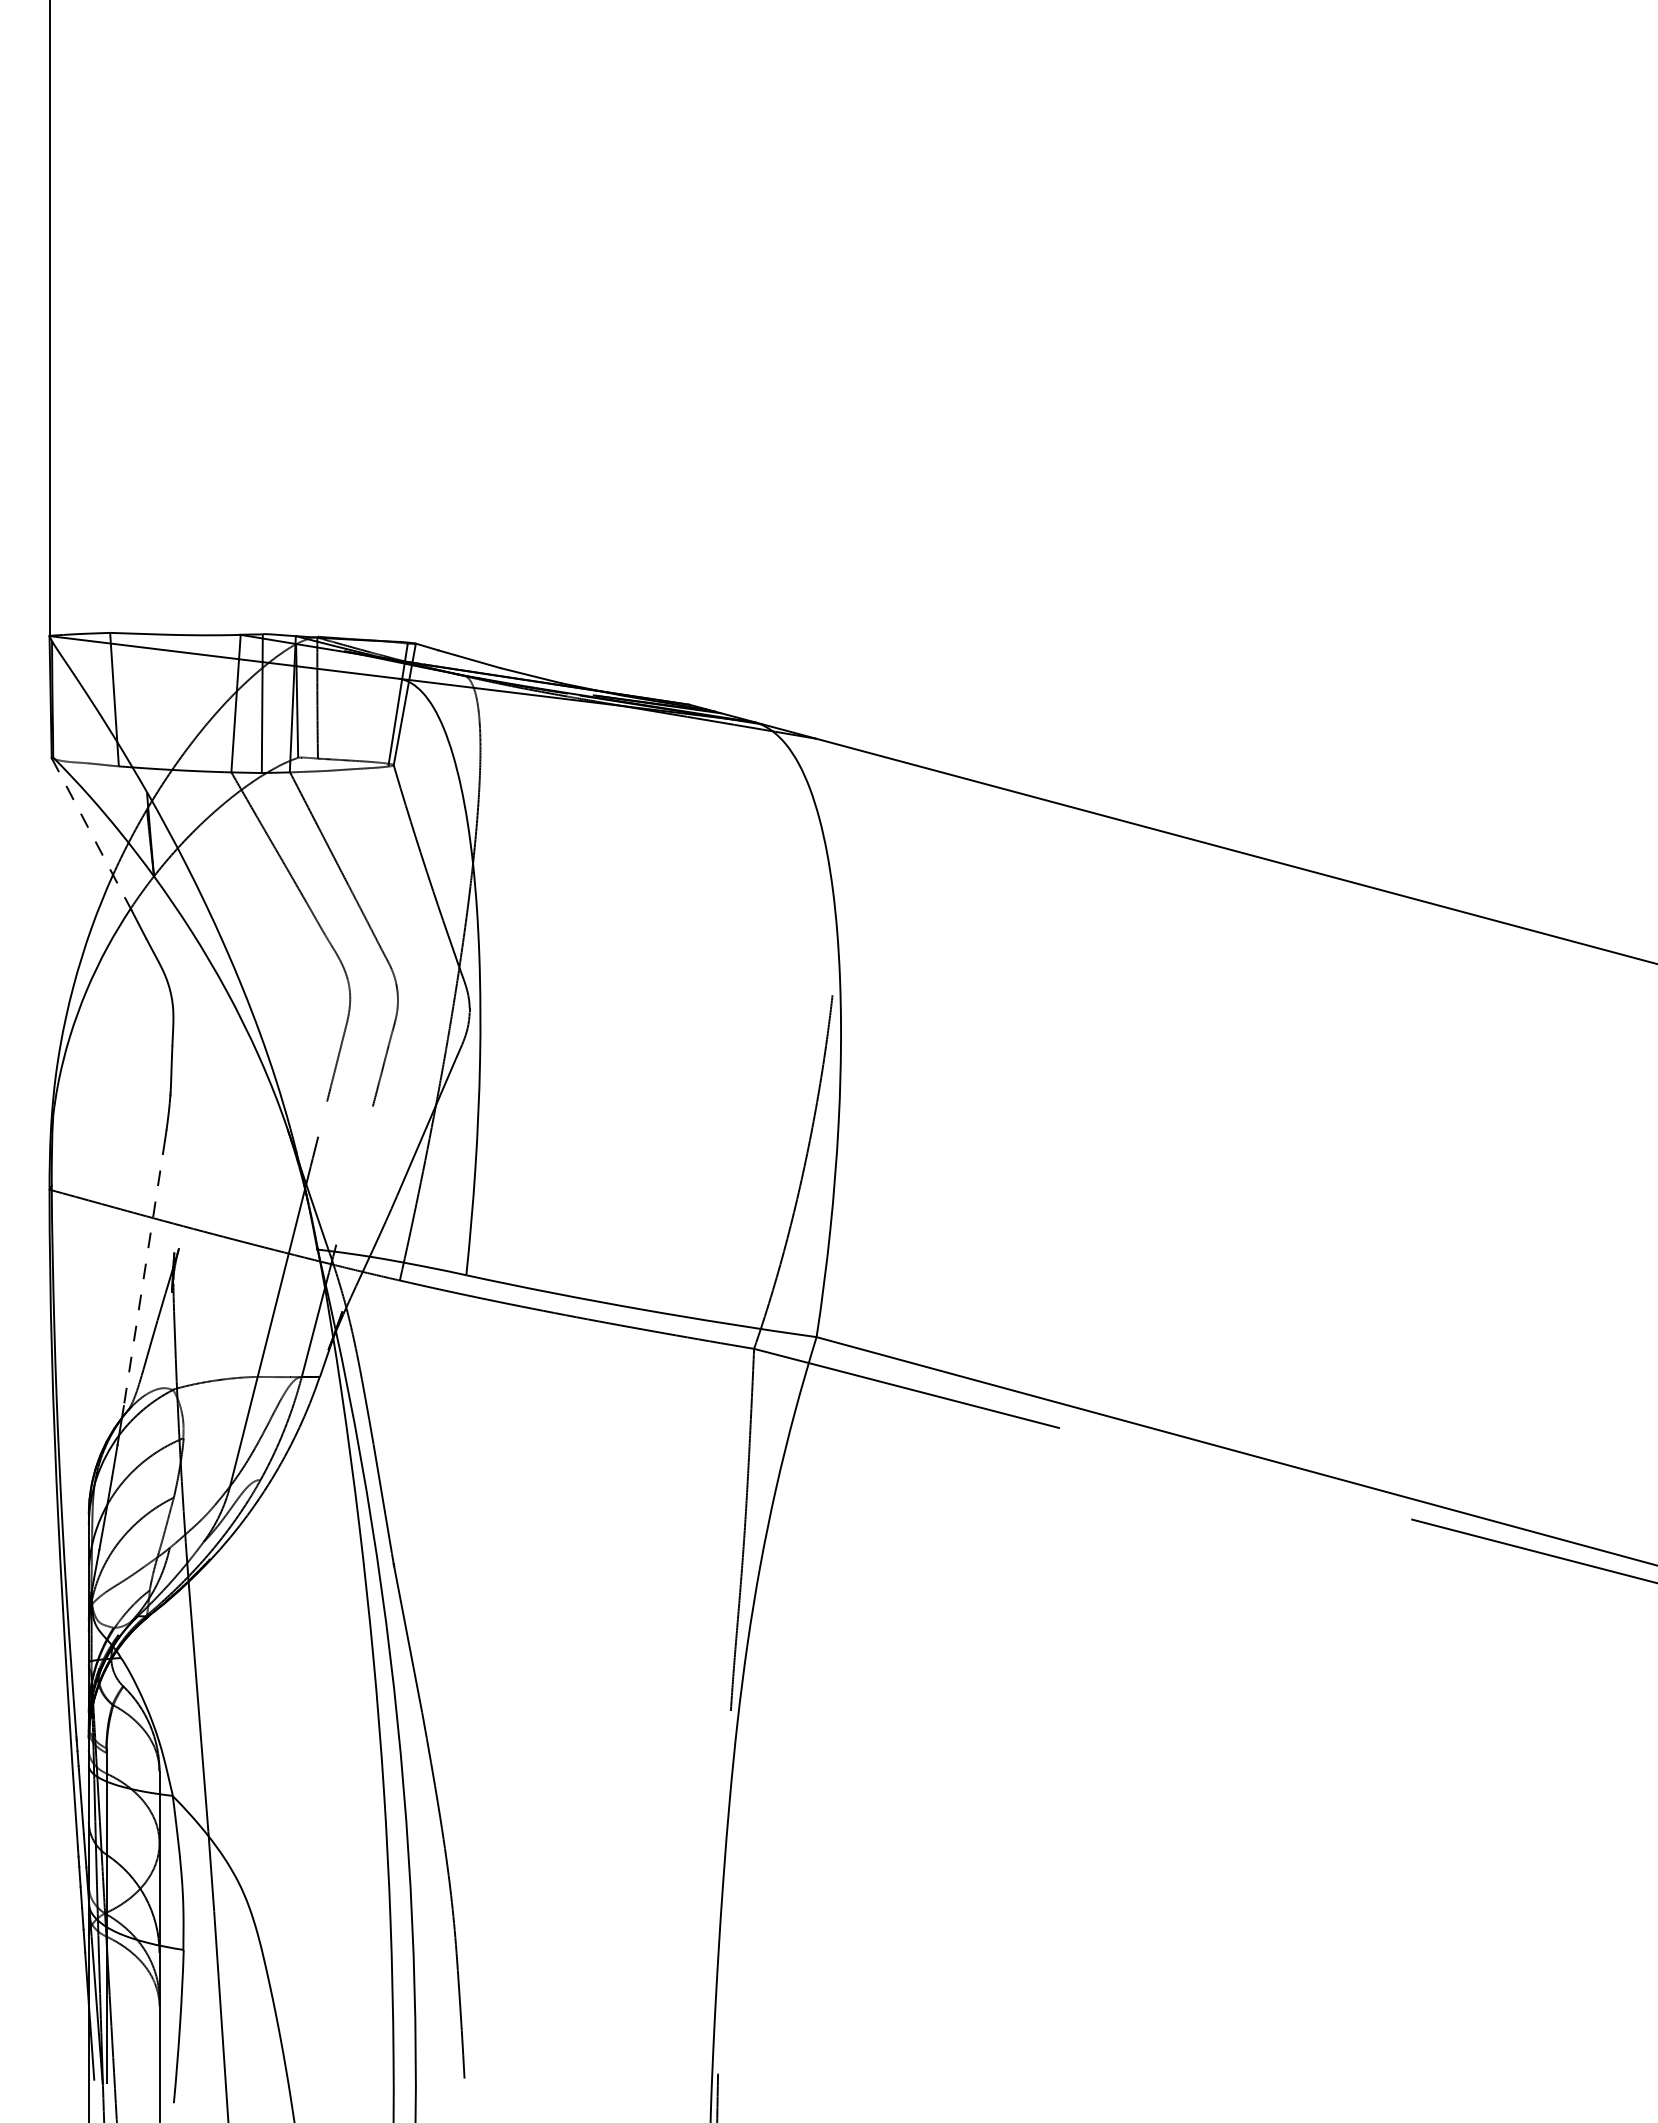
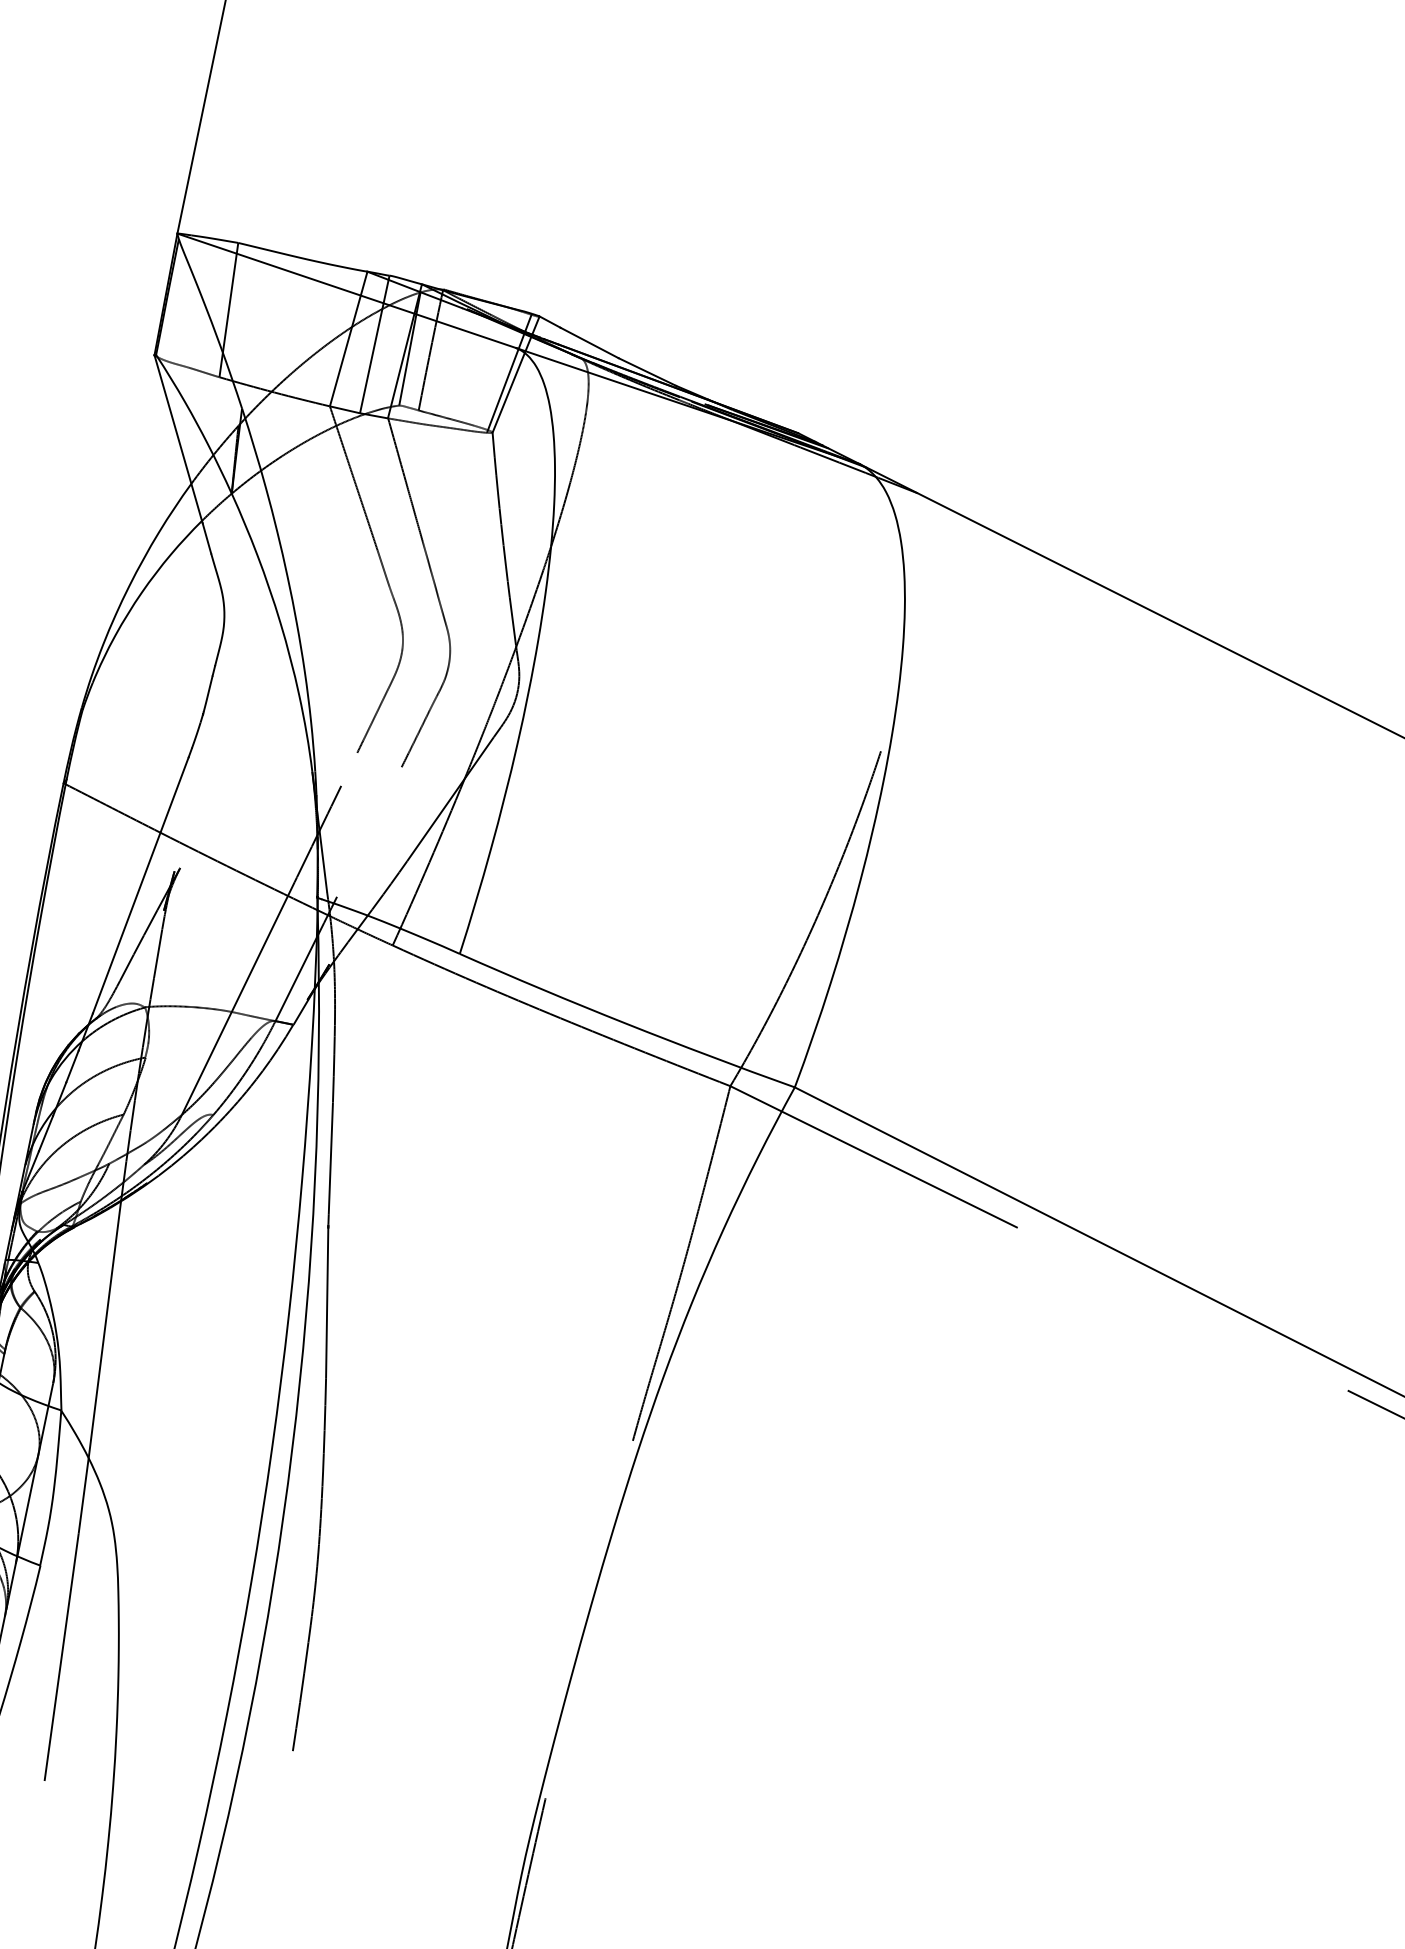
line: (92, 834) -> (179, 439), dashed -> solid
line: (144, 1272) -> (140, 885), dashed -> solid

